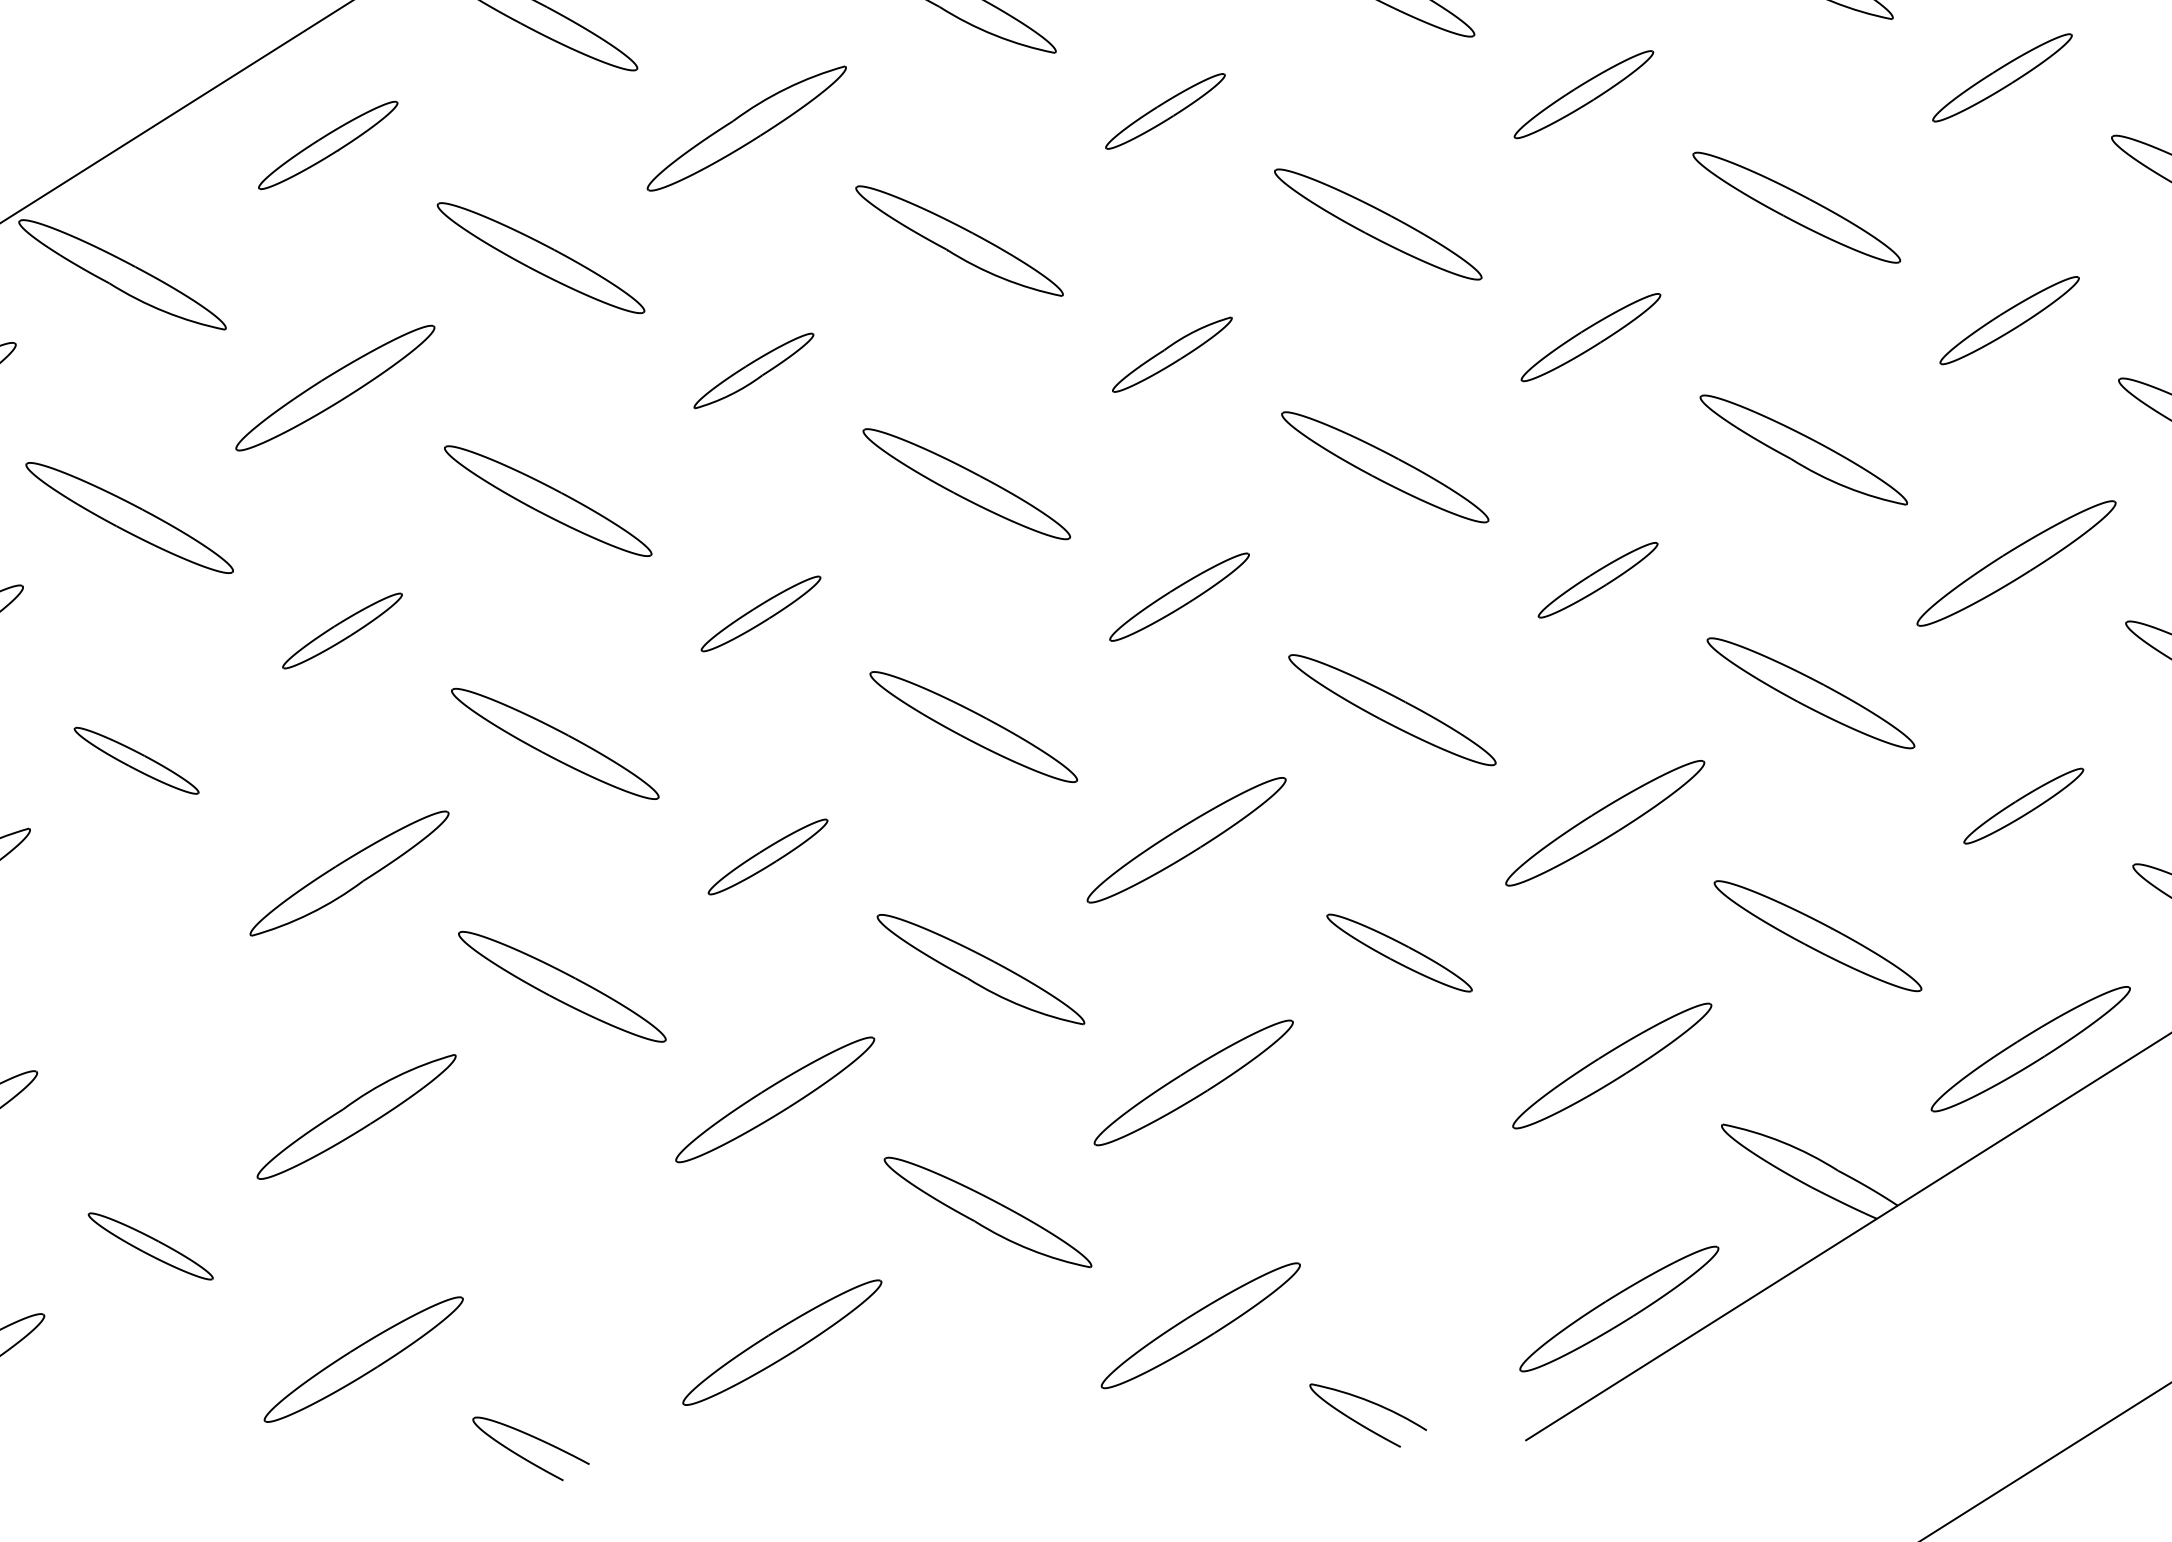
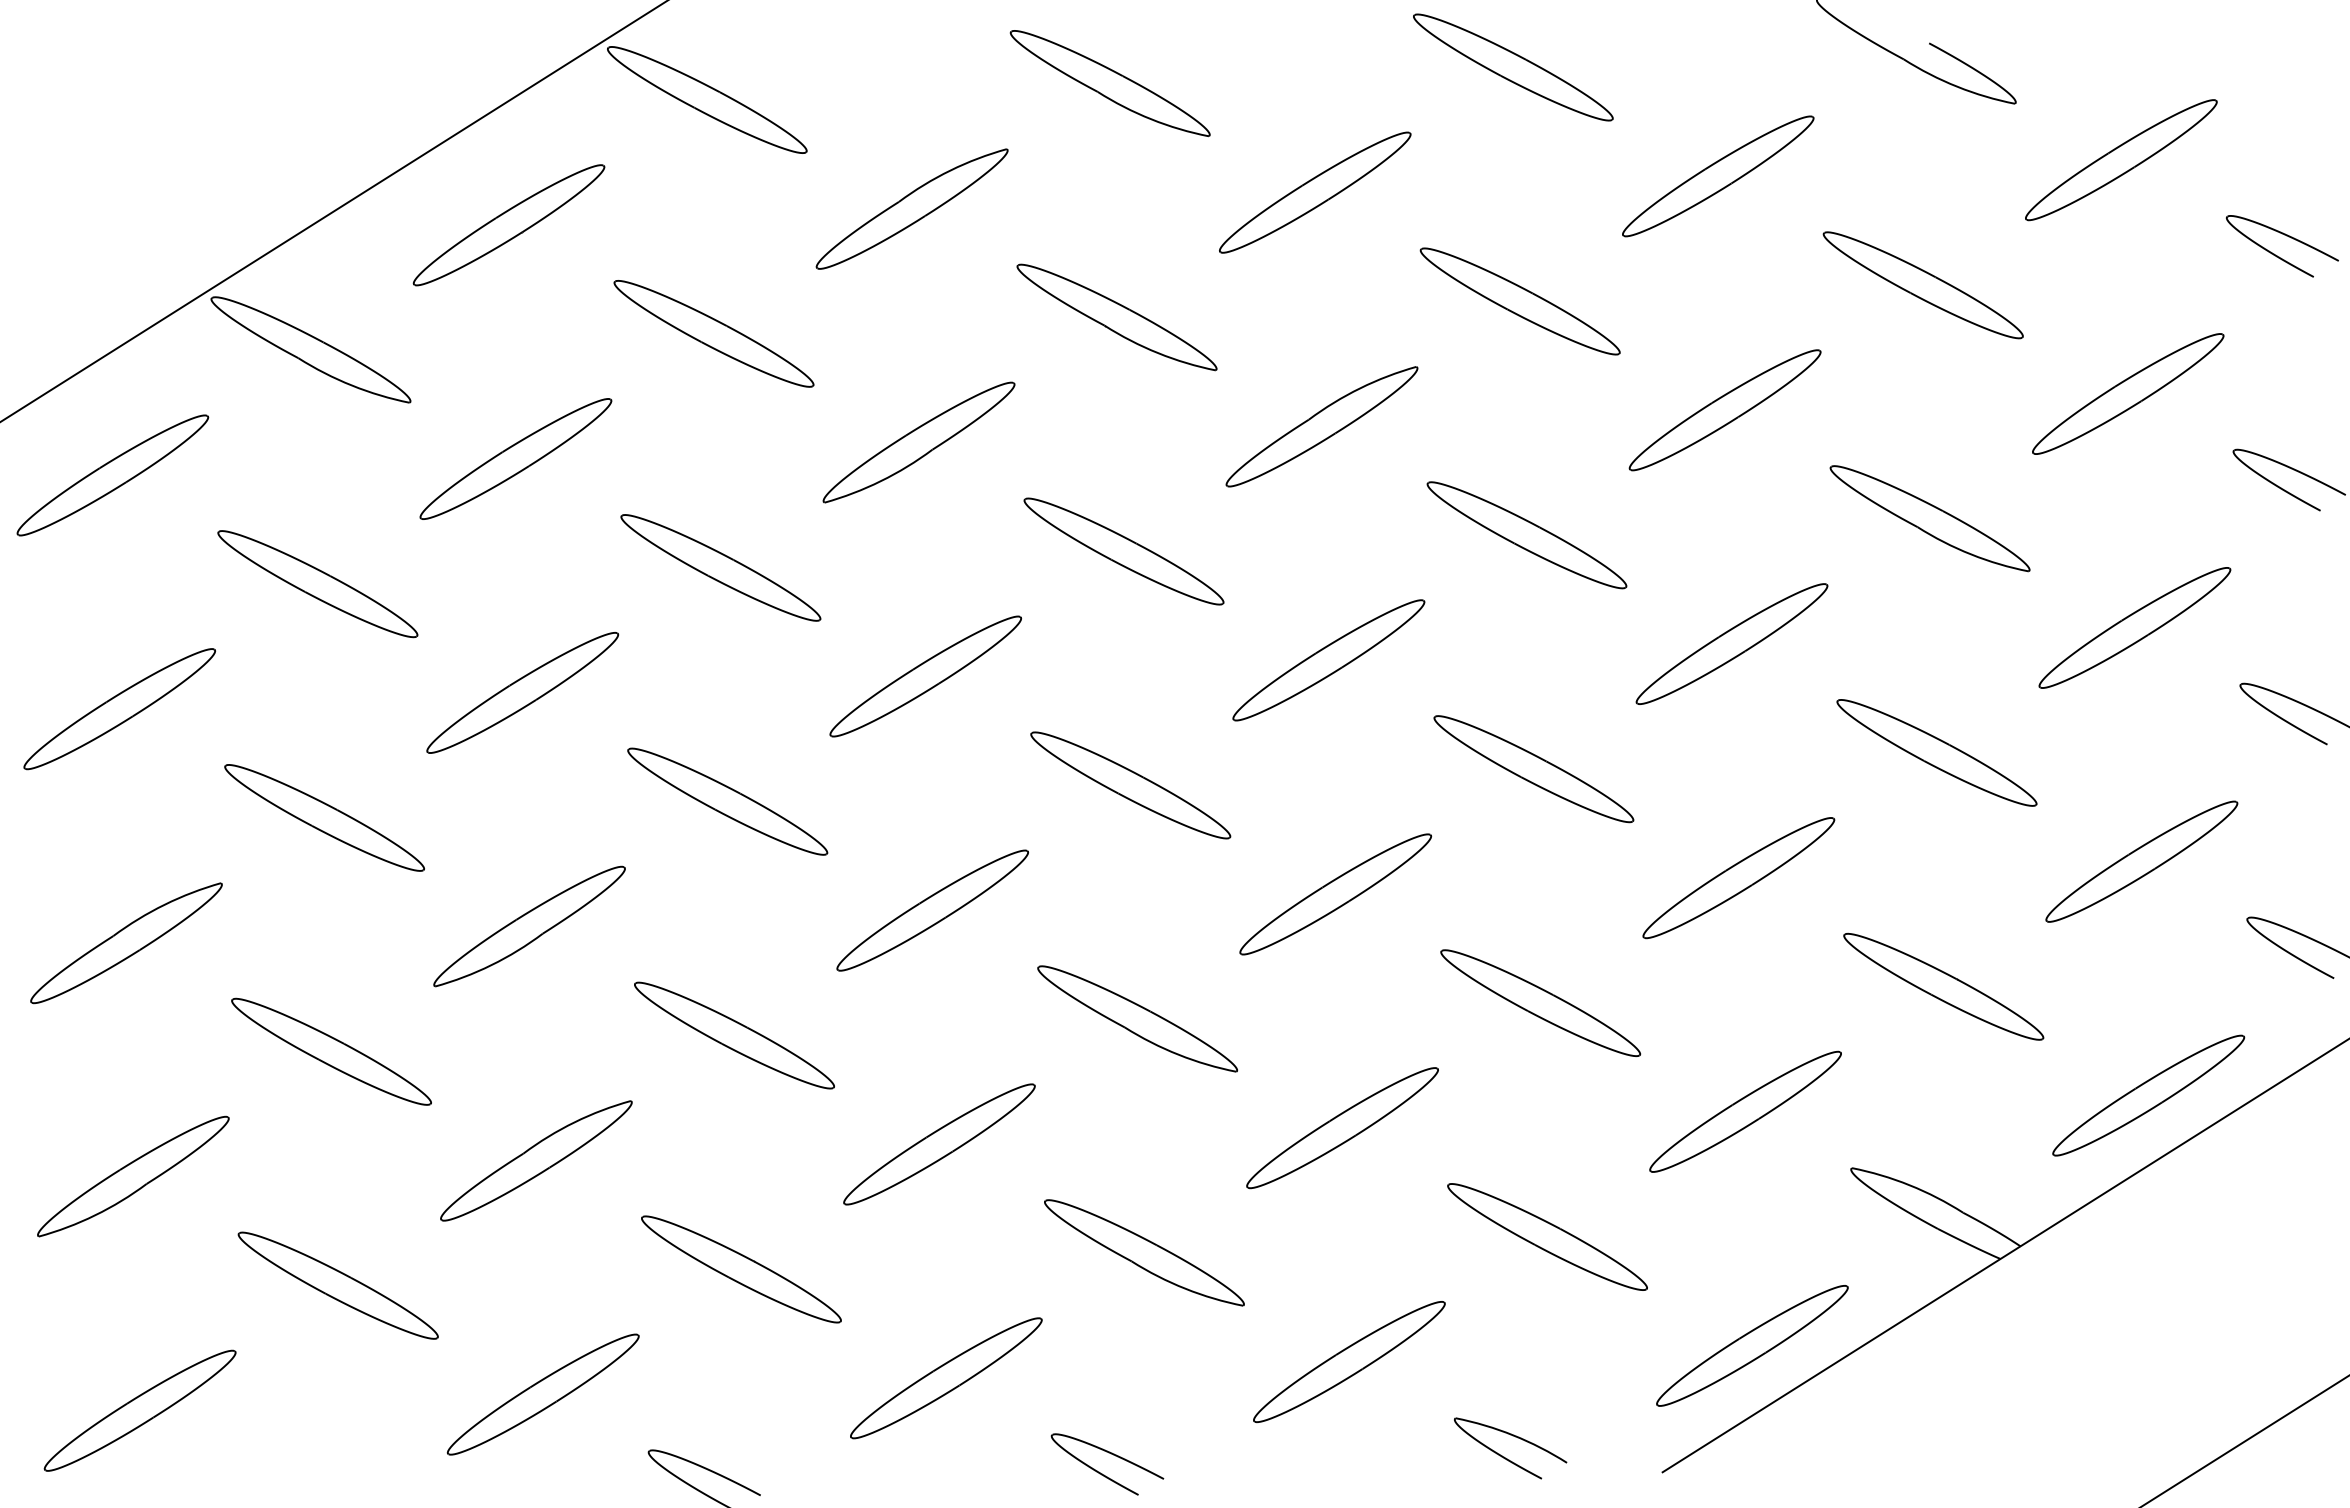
part: (2002, 78) -> (2121, 160), size x1.43
part: (1584, 94) -> (1718, 176), size x1.43
part: (1165, 111) -> (1315, 192), size x1.67
part: (327, 145) -> (508, 225), size x1.43
part: (2009, 320) -> (2128, 393), size x1.43
part: (1590, 337) -> (1724, 410), size x1.43
part: (1171, 354) -> (1321, 426), size x1.67
part: (753, 370) -> (918, 442), size x1.67
part: (1597, 579) -> (1731, 643), size x1.67
part: (1179, 597) -> (1328, 660), size x1.43
part: (760, 613) -> (925, 676), size x1.67
part: (342, 630) -> (522, 692), size x1.67
part: (136, 760) -> (324, 817), size x1.67
part: (2023, 806) -> (2141, 861), size x1.67
part: (767, 856) -> (932, 910), size x1.67
part: (1399, 952) -> (1540, 1002), size x1.43
part: (143, 1003) -> (331, 1051), added
part: (1406, 1195) -> (1547, 1236), added
part: (569, 1229) -> (741, 1269), added
part: (150, 1246) -> (337, 1285), size x1.67
part: (944, 1441) -> (1102, 1473), added

